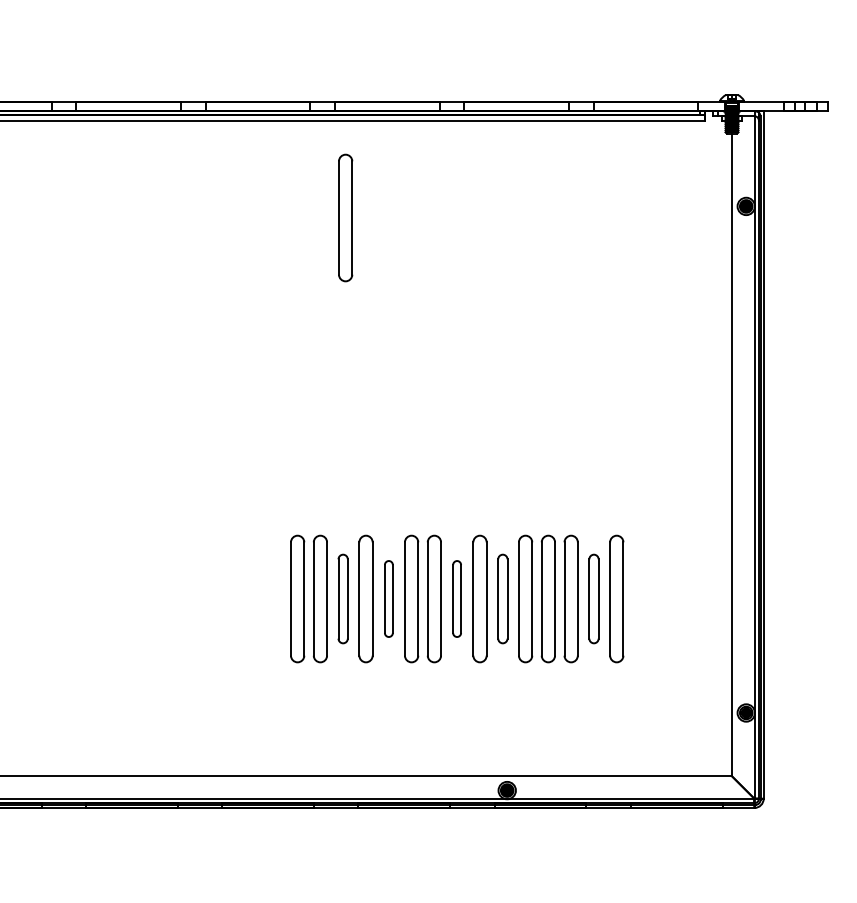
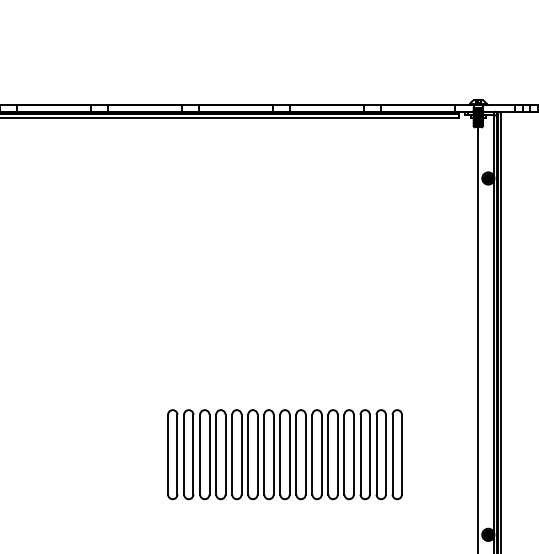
part: (345, 217) -> (206, 186), removed
part: (342, 598) -> (204, 454), size x1.43
part: (388, 598) -> (236, 454), size x1.67
part: (456, 598) -> (284, 454), size x1.67
part: (502, 598) -> (316, 454), size x1.43
part: (593, 598) -> (380, 454), size x1.43

